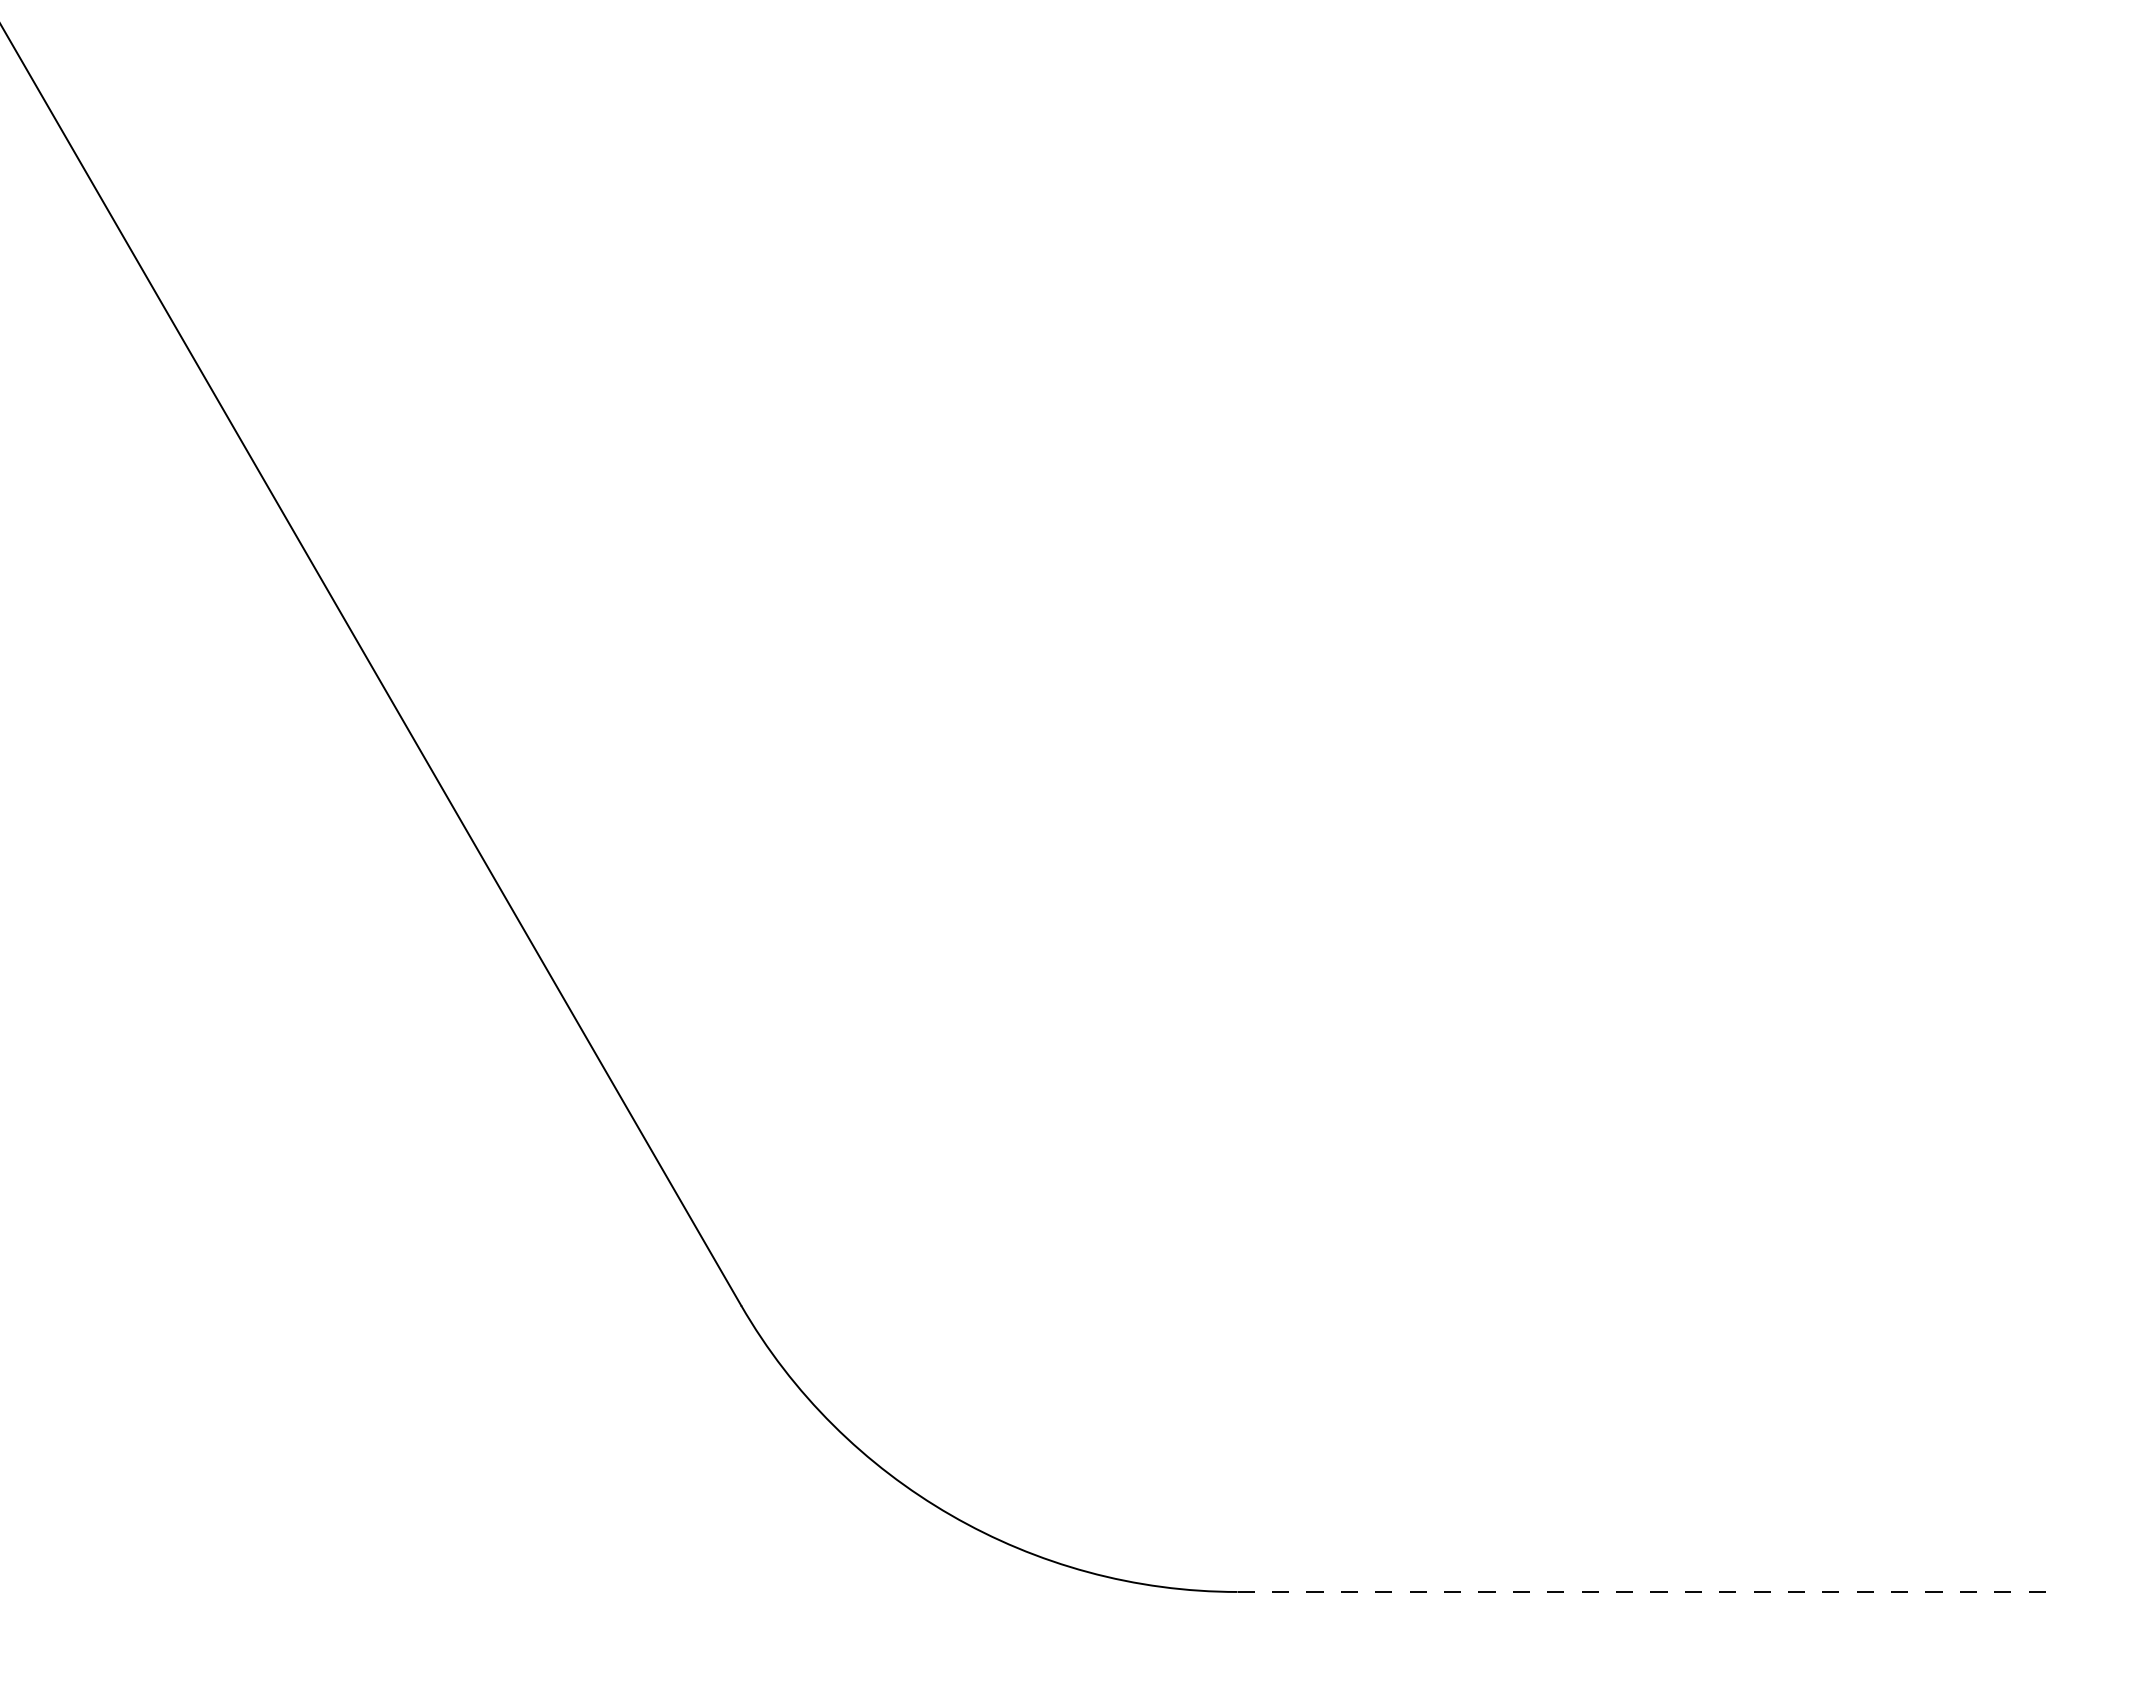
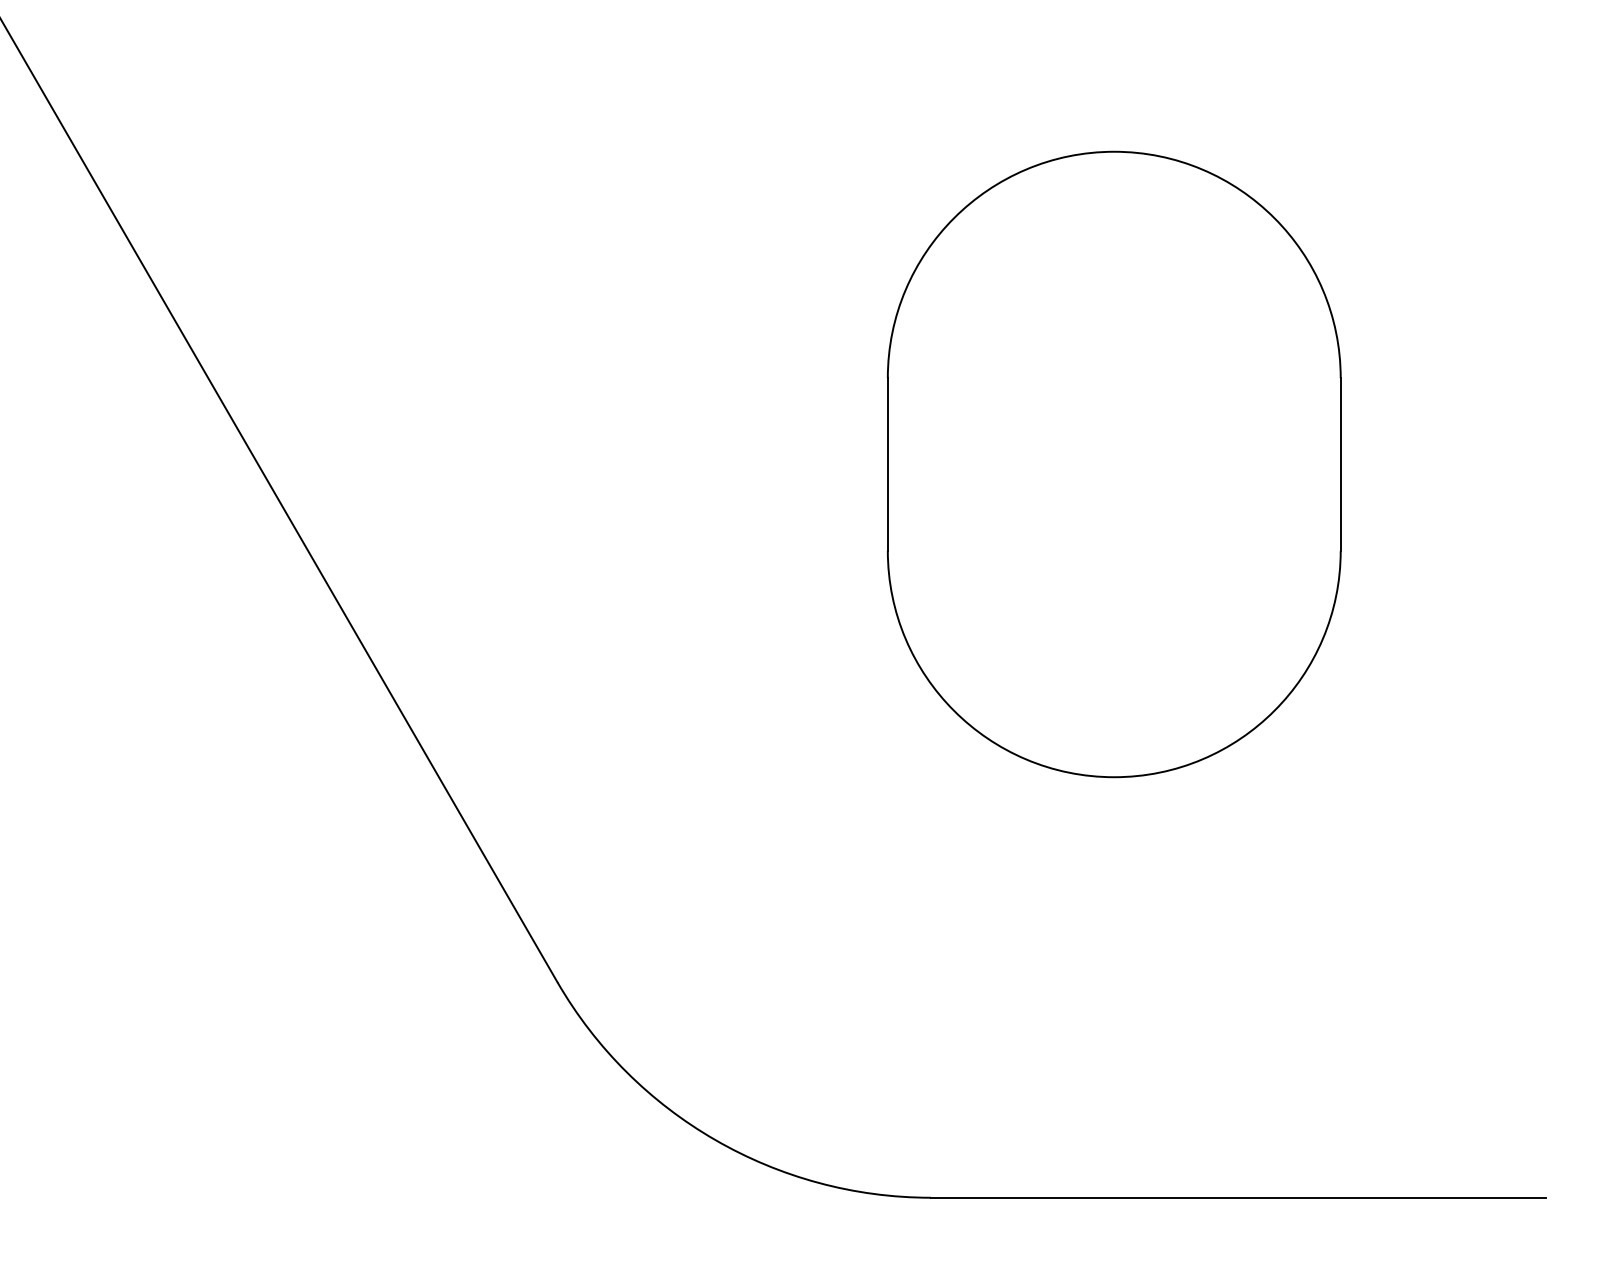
part: (1481, 616) -> (1114, 463), added
line: (1646, 1591) -> (1238, 1197), dashed -> solid

